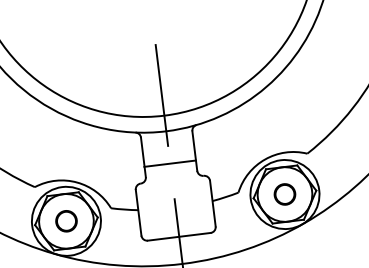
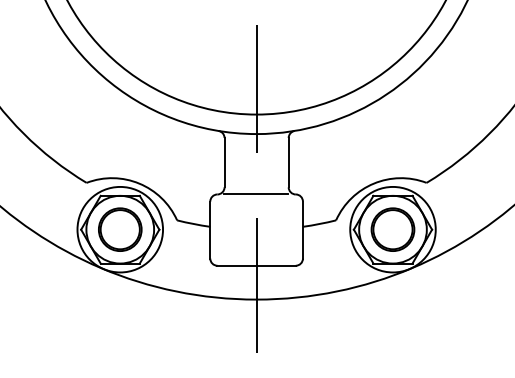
line: (170, 163) -> (256, 194), moved
part: (284, 194) -> (392, 229), size x1.67
part: (66, 221) -> (120, 229), size x1.67

